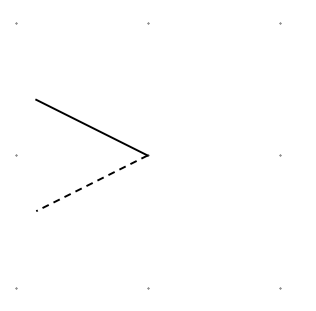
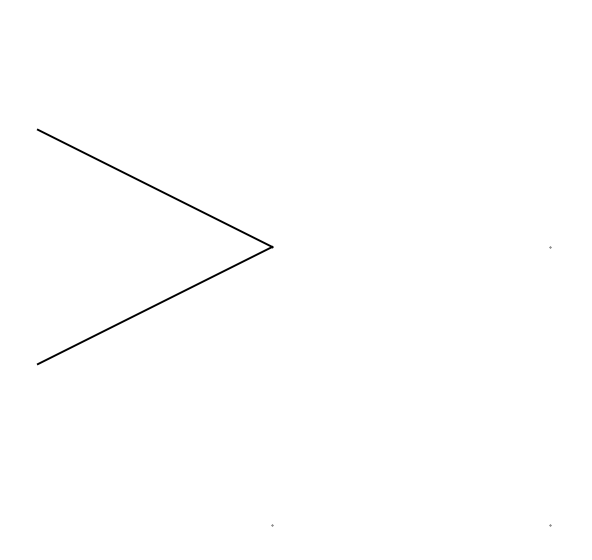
line: (91, 183) -> (154, 305), dashed -> solid

